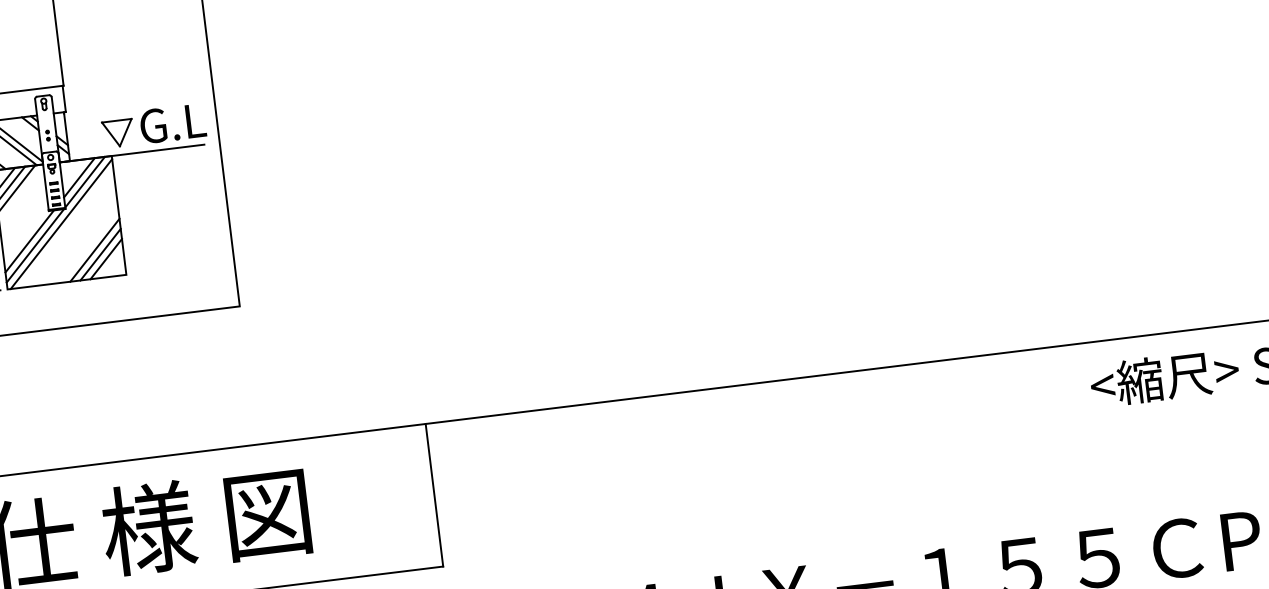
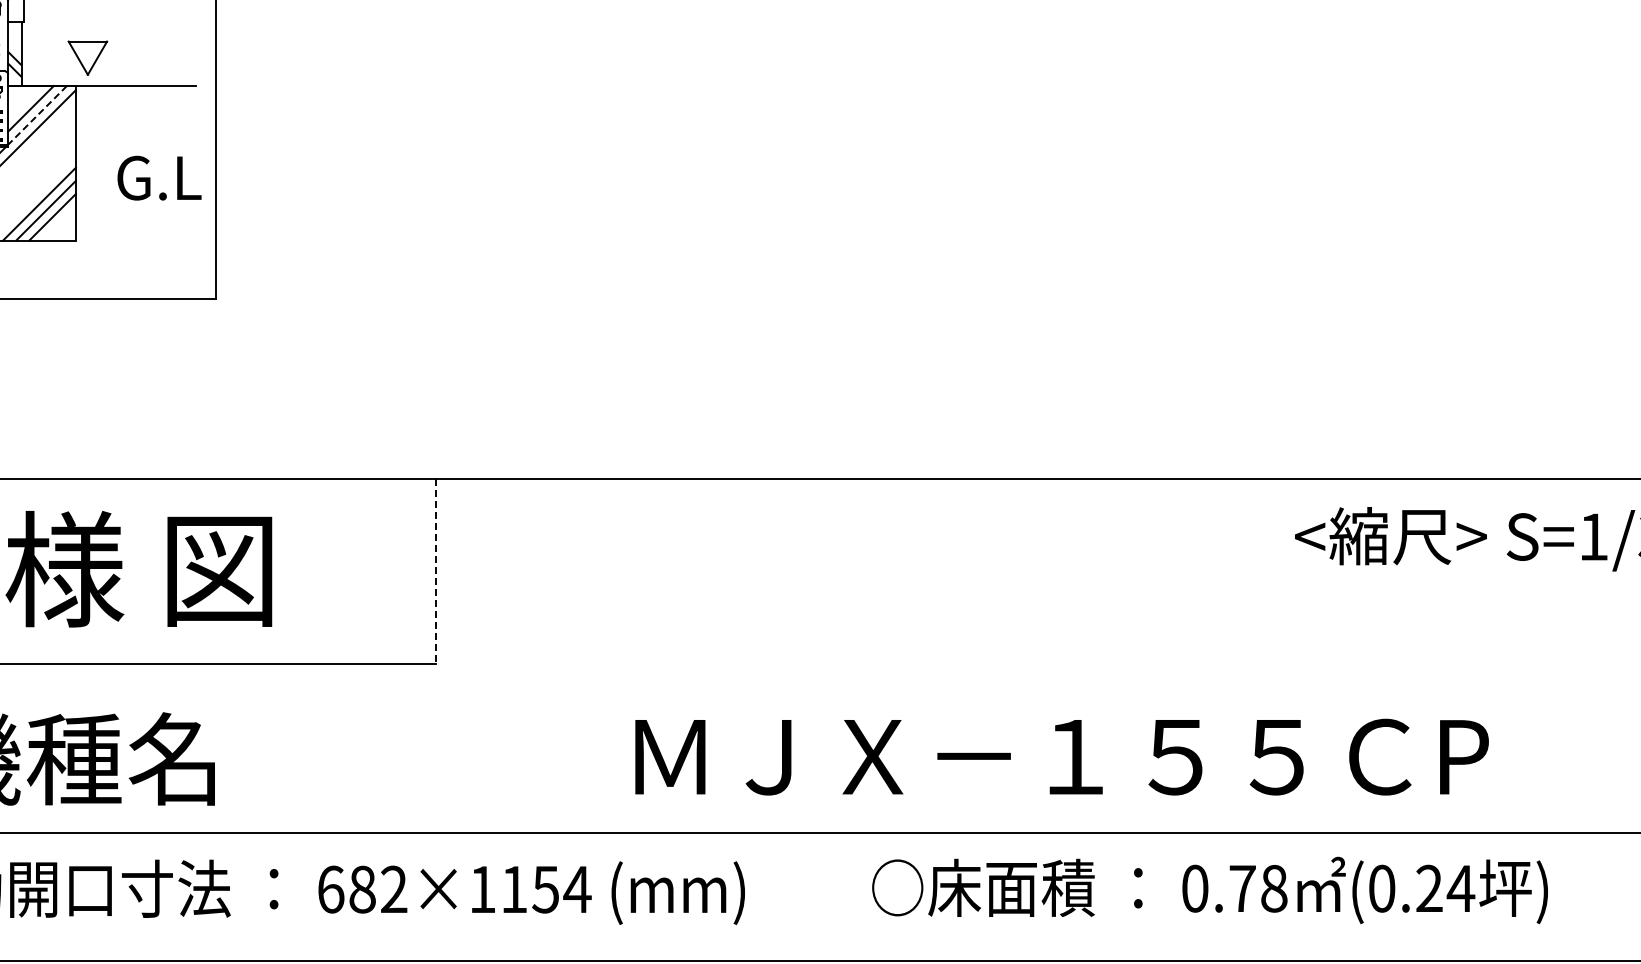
text: (172, 123) -> (159, 177), moved
line: (85, 182) -> (37, 115), solid -> dashed
line: (434, 495) -> (436, 571), solid -> dashed

